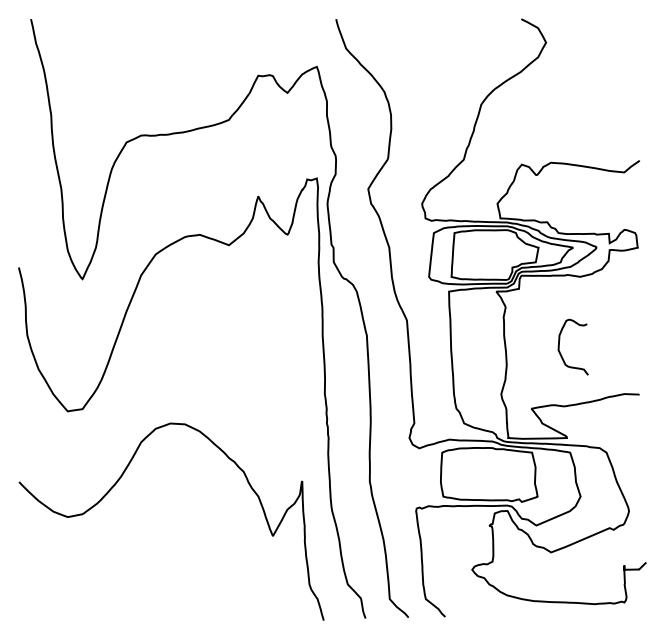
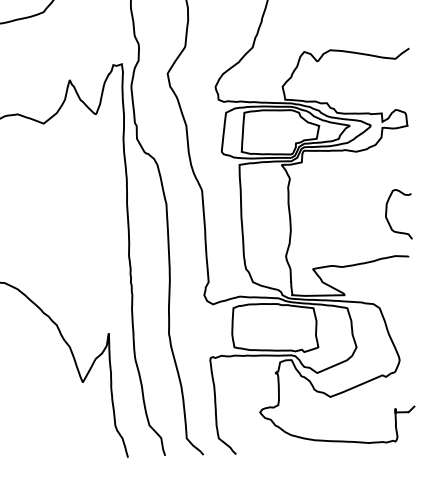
curve: (559, 346) -> (386, 213), moved

